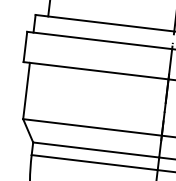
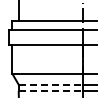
line: (95, 149) -> (50, 84), solid -> dashed
line: (94, 163) -> (50, 91), solid -> dashed

